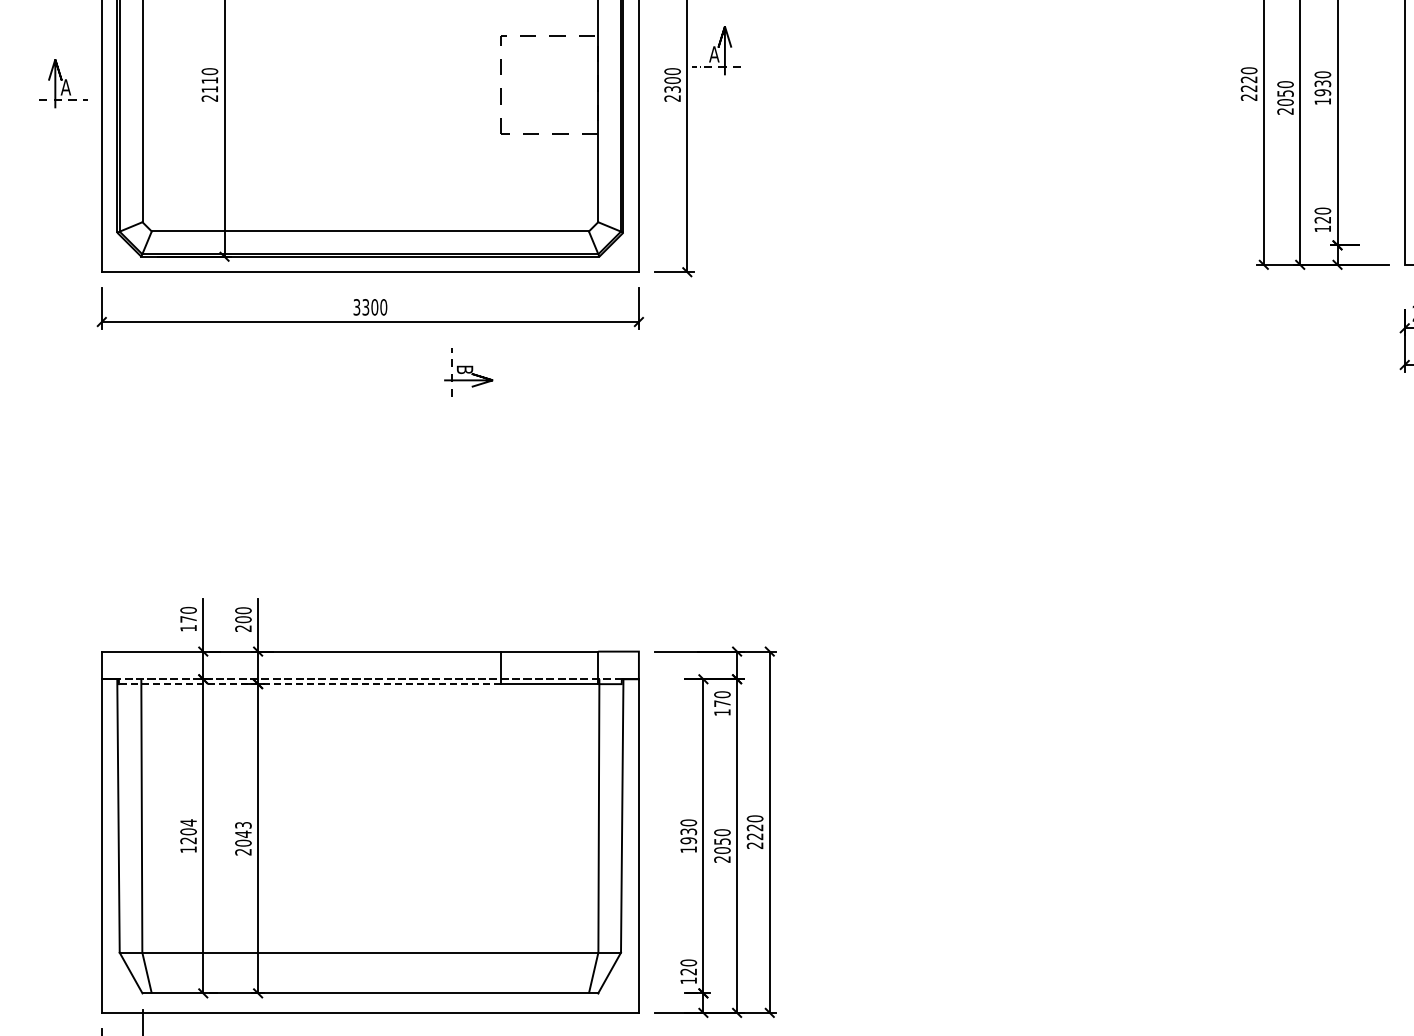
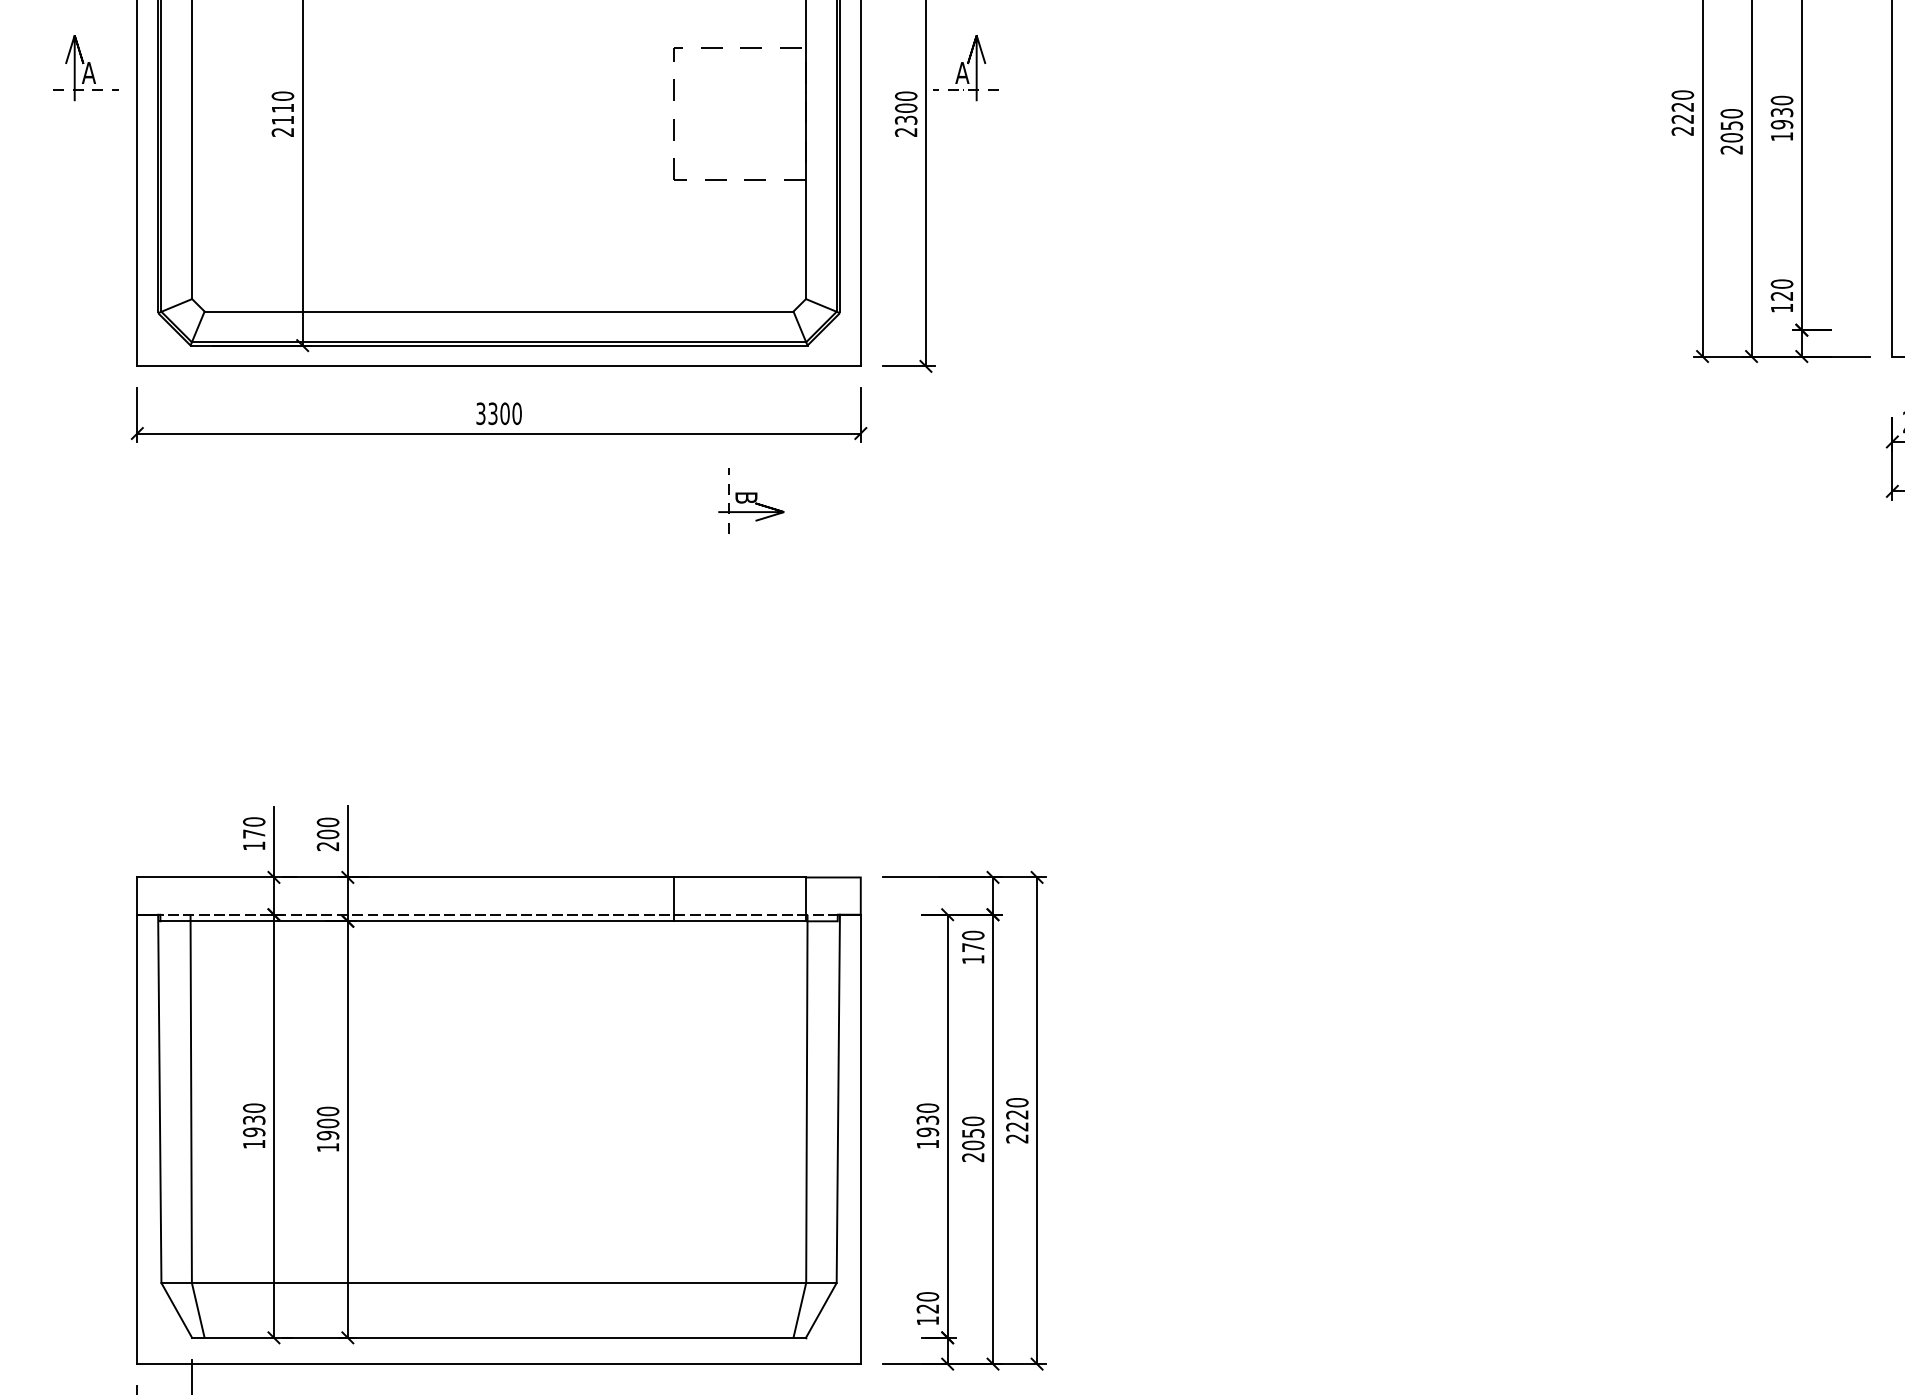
part: (63, 83) -> (85, 67), moved
part: (468, 372) -> (751, 501), moved
line: (309, 684) -> (417, 921), dashed -> solid
text: (188, 831) -> (254, 1119), 1204 -> 1930
text: (243, 838) -> (328, 1129), 2043 -> 1900

